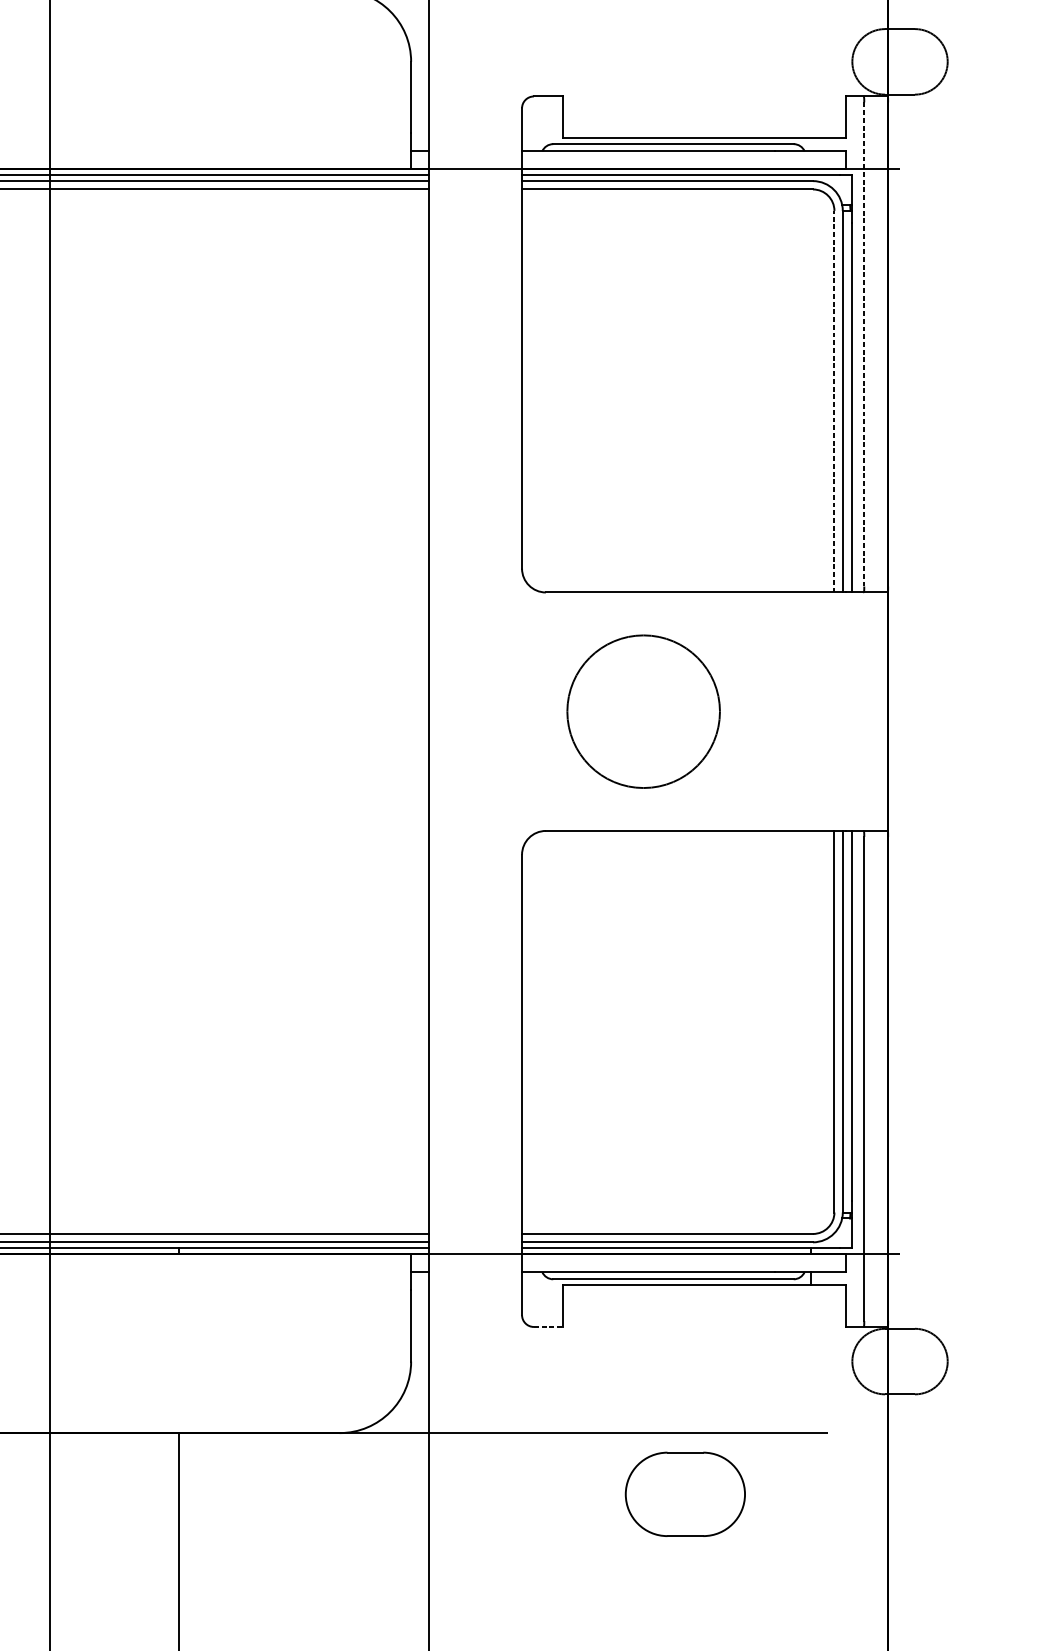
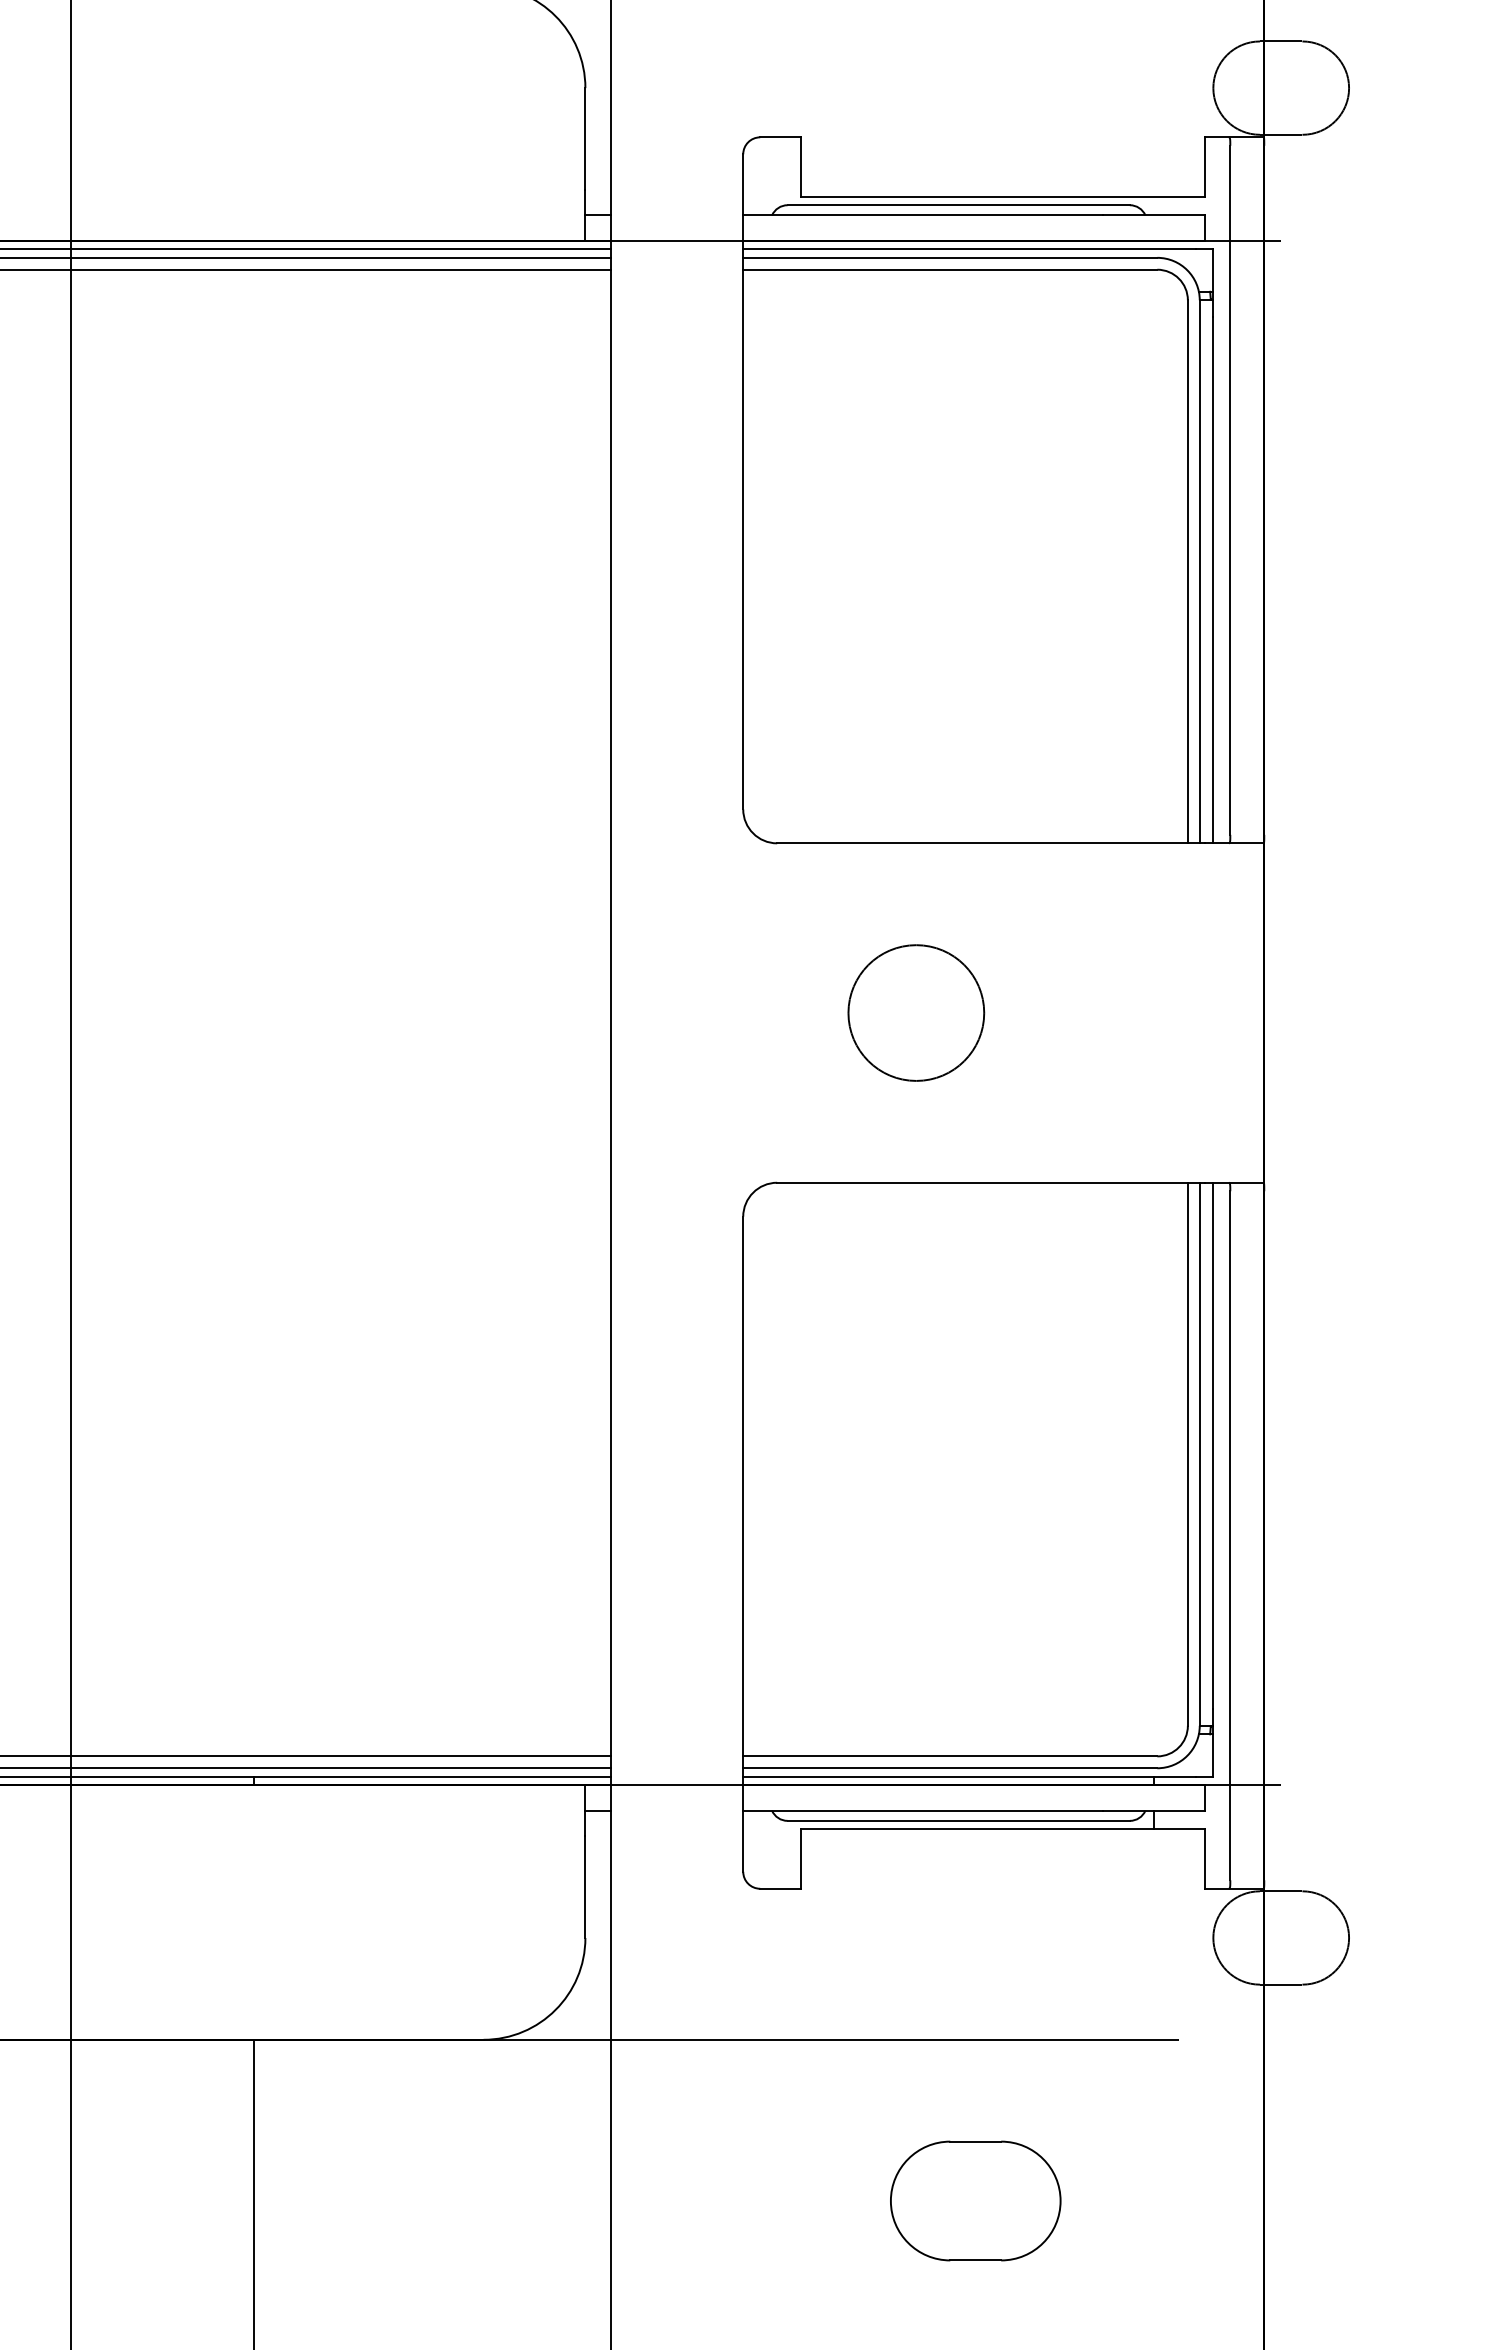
line: (864, 344) -> (1230, 490), dashed -> solid
line: (834, 401) -> (1187, 571), dashed -> solid
circle: (643, 711) -> (916, 1012), size x0.62
line: (548, 1326) -> (781, 1888), dashed -> solid
part: (685, 1494) -> (975, 2200), moved

